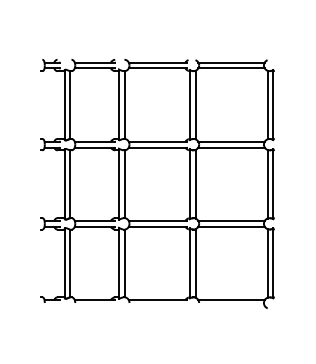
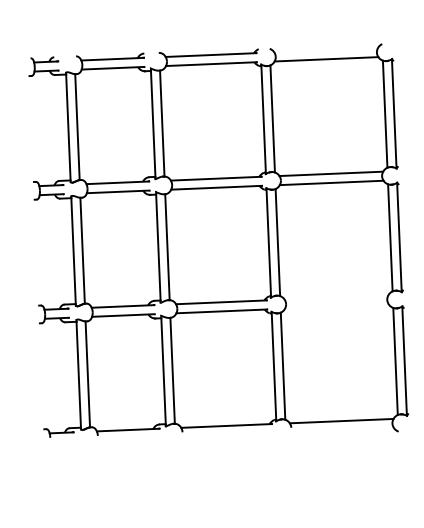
line: (231, 62) -> (326, 50), removed
line: (231, 220) -> (336, 296), removed
line: (231, 226) -> (336, 306), removed

